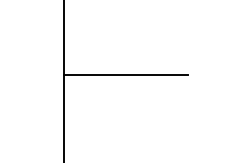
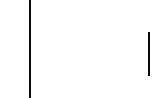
line: (125, 75) -> (65, 36), removed

